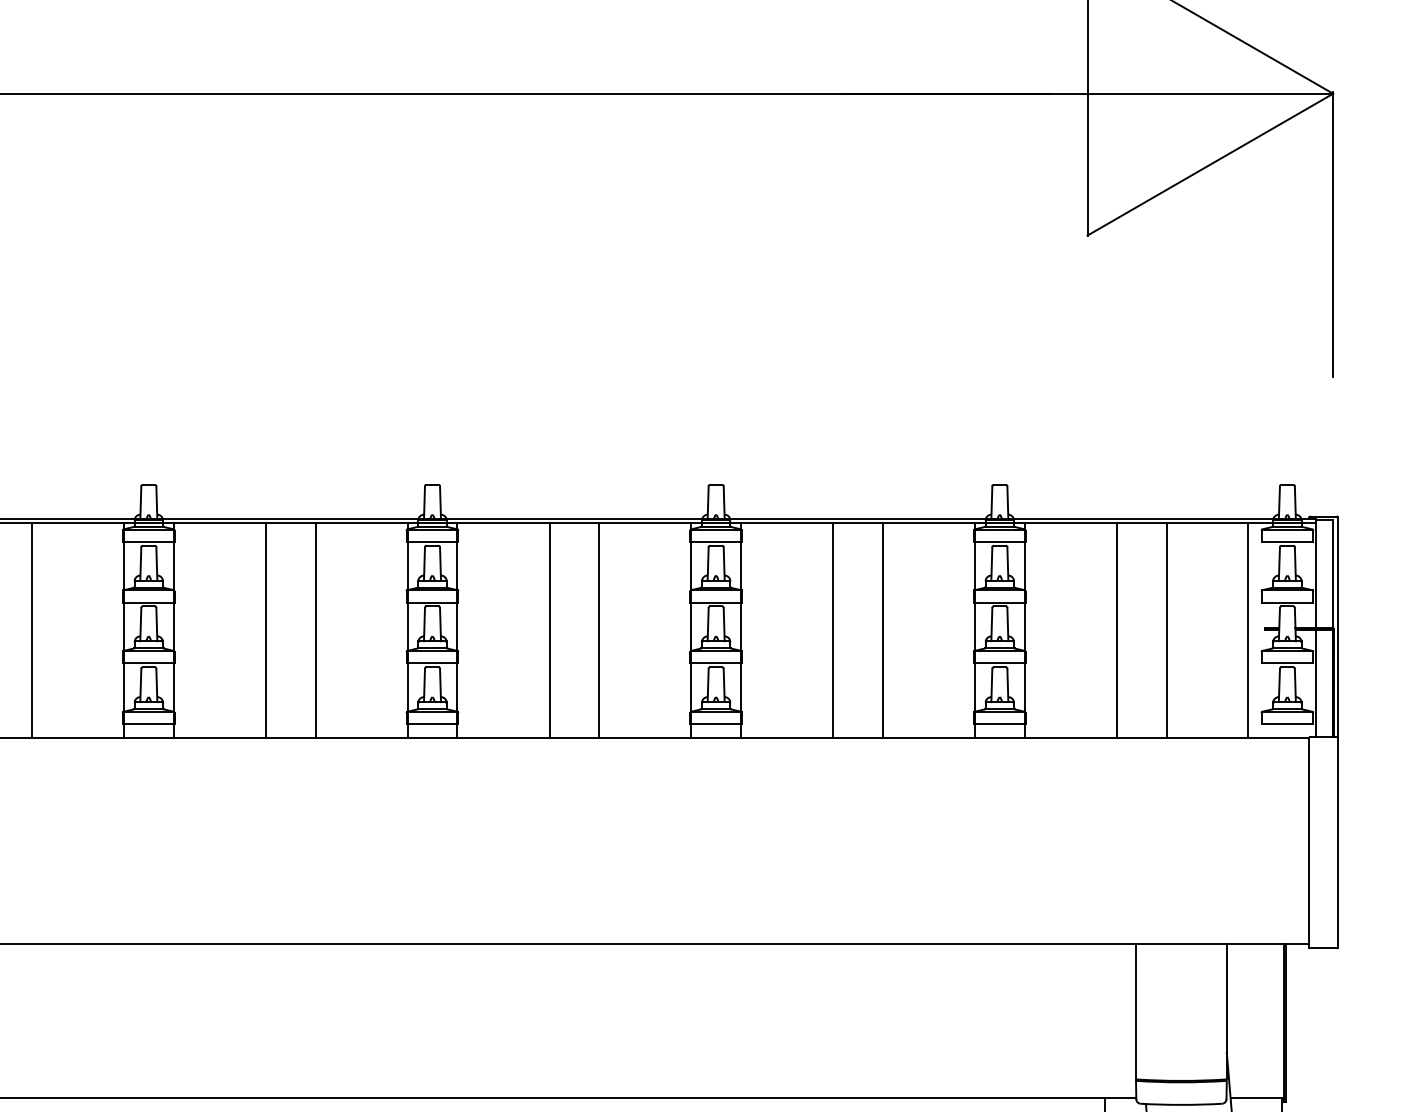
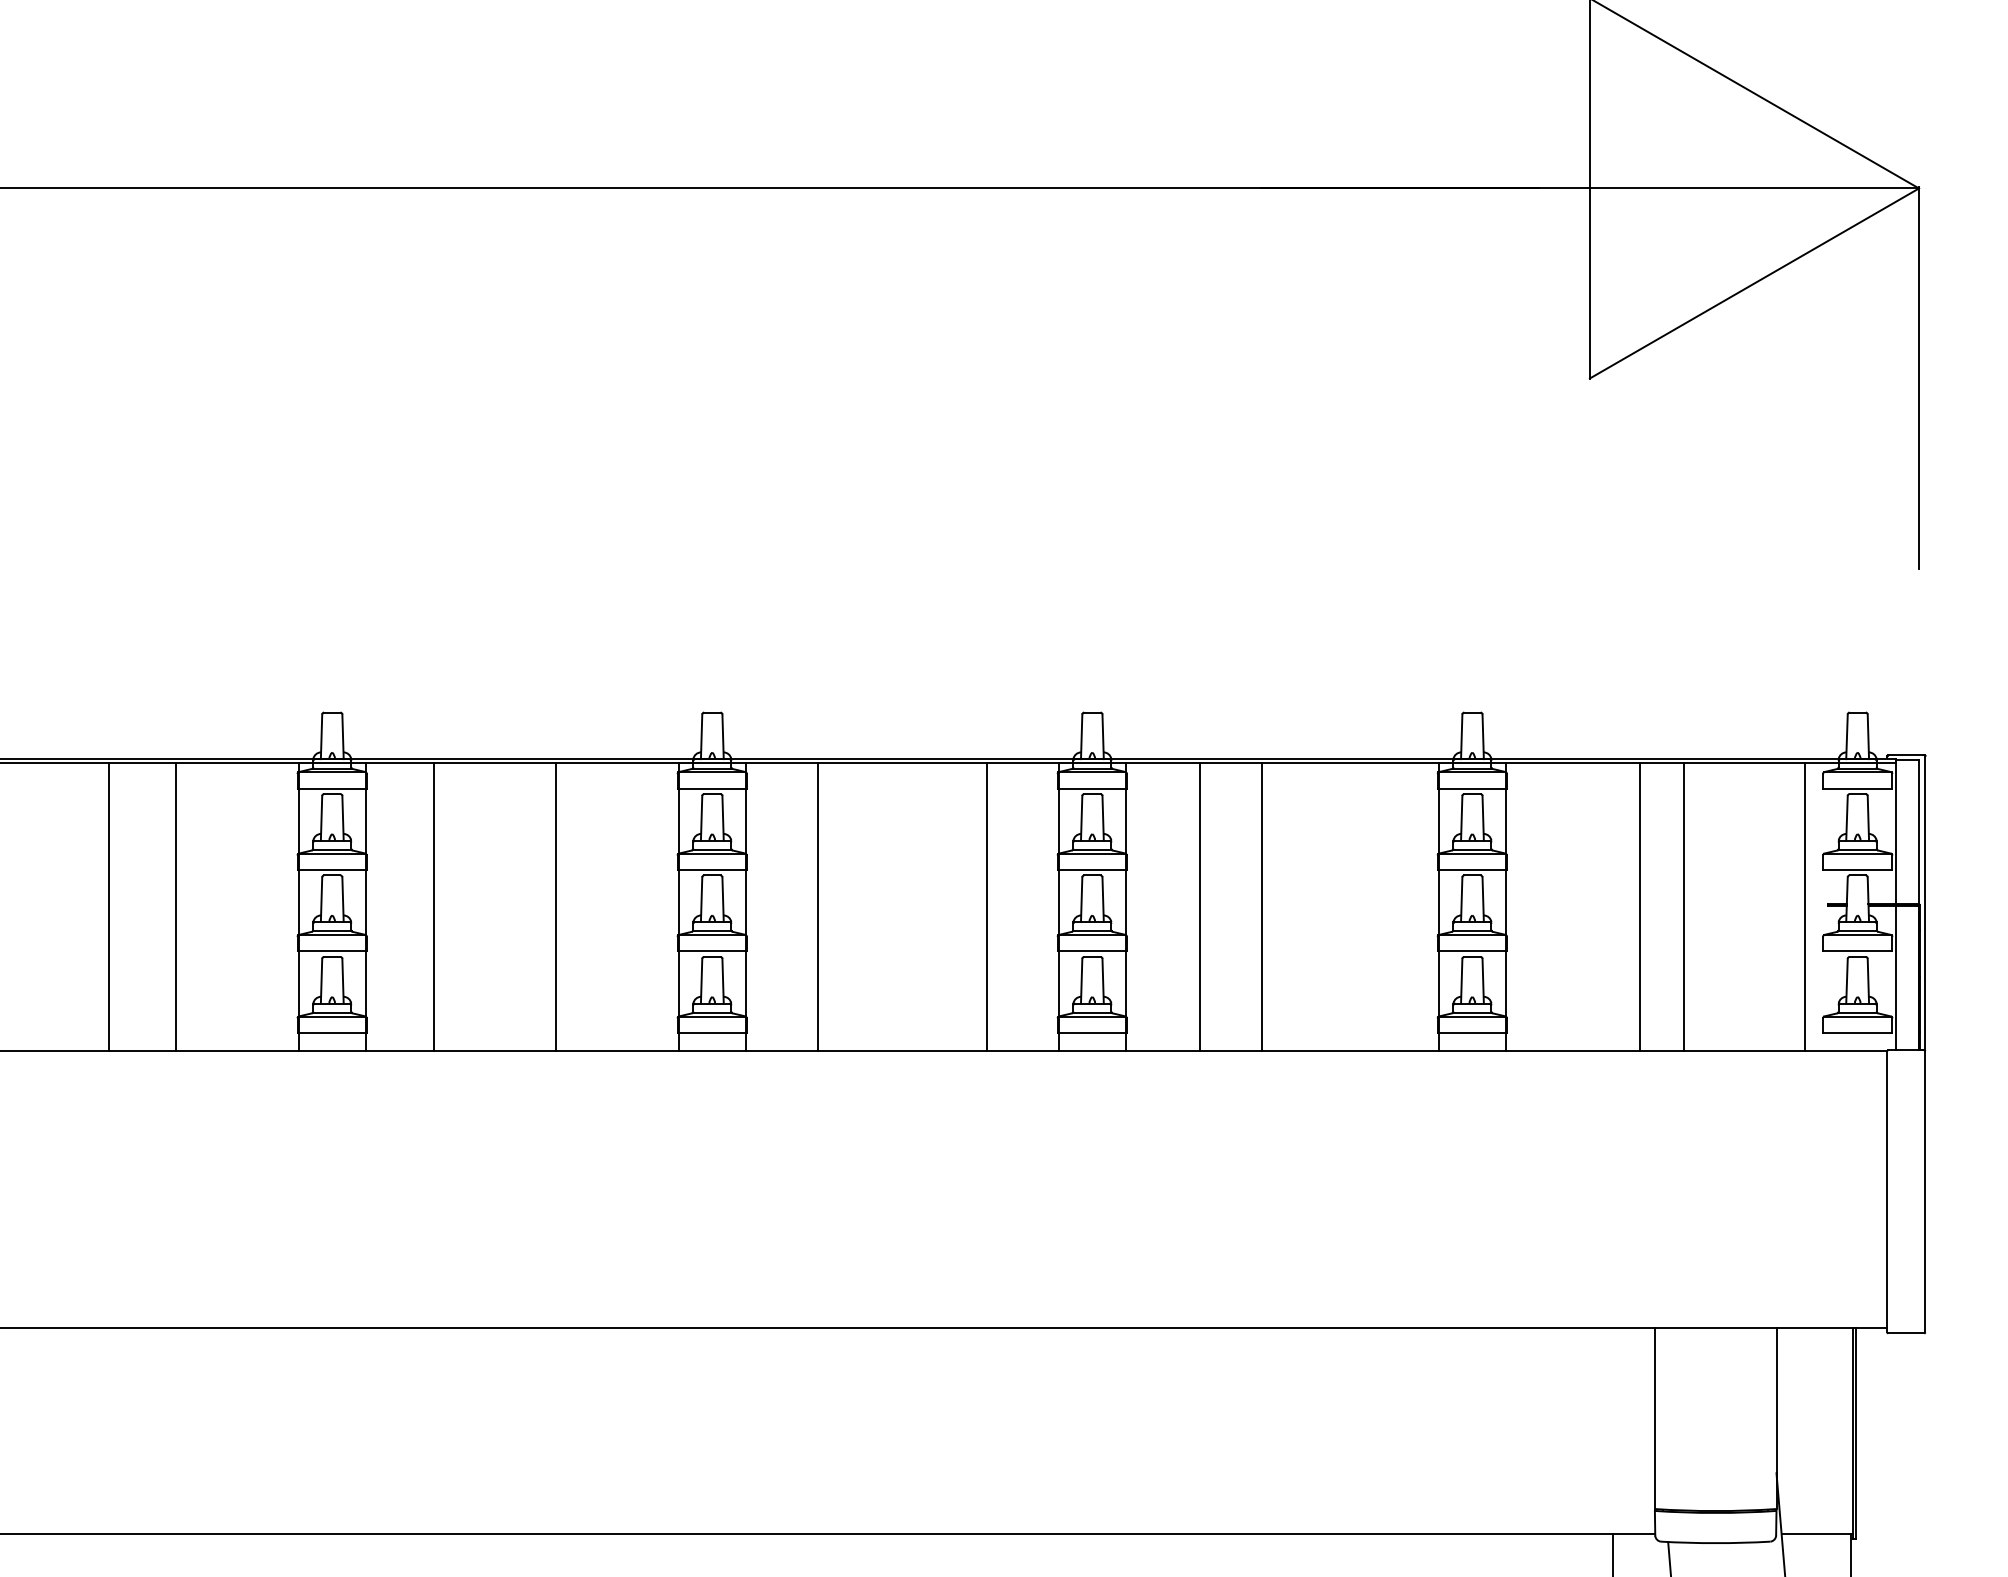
line: (266, 630) -> (434, 907), moved
line: (549, 630) -> (818, 907), moved
line: (599, 630) -> (986, 907), moved
line: (833, 630) -> (1200, 907), moved
line: (882, 630) -> (1261, 907), moved
line: (1117, 630) -> (1684, 907), moved
line: (1166, 630) -> (1639, 907), moved

